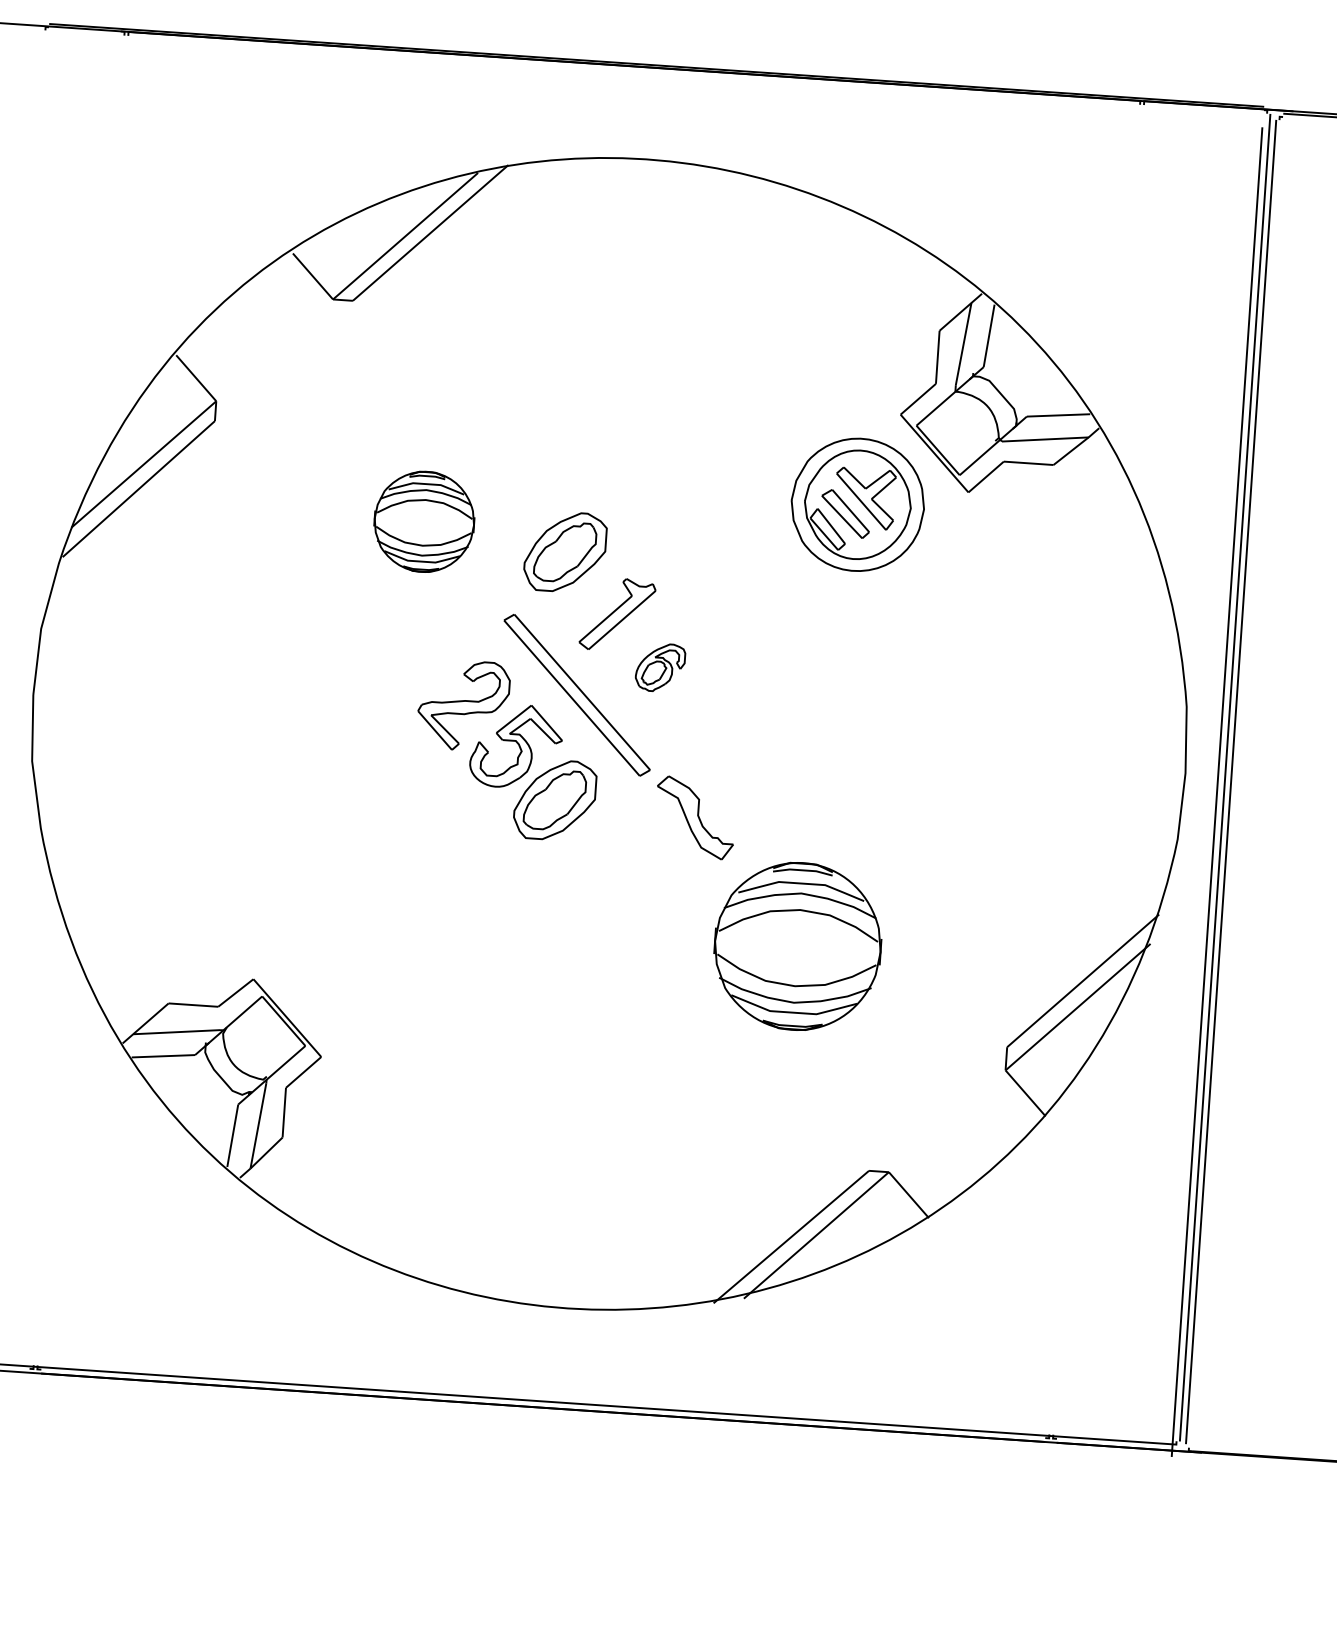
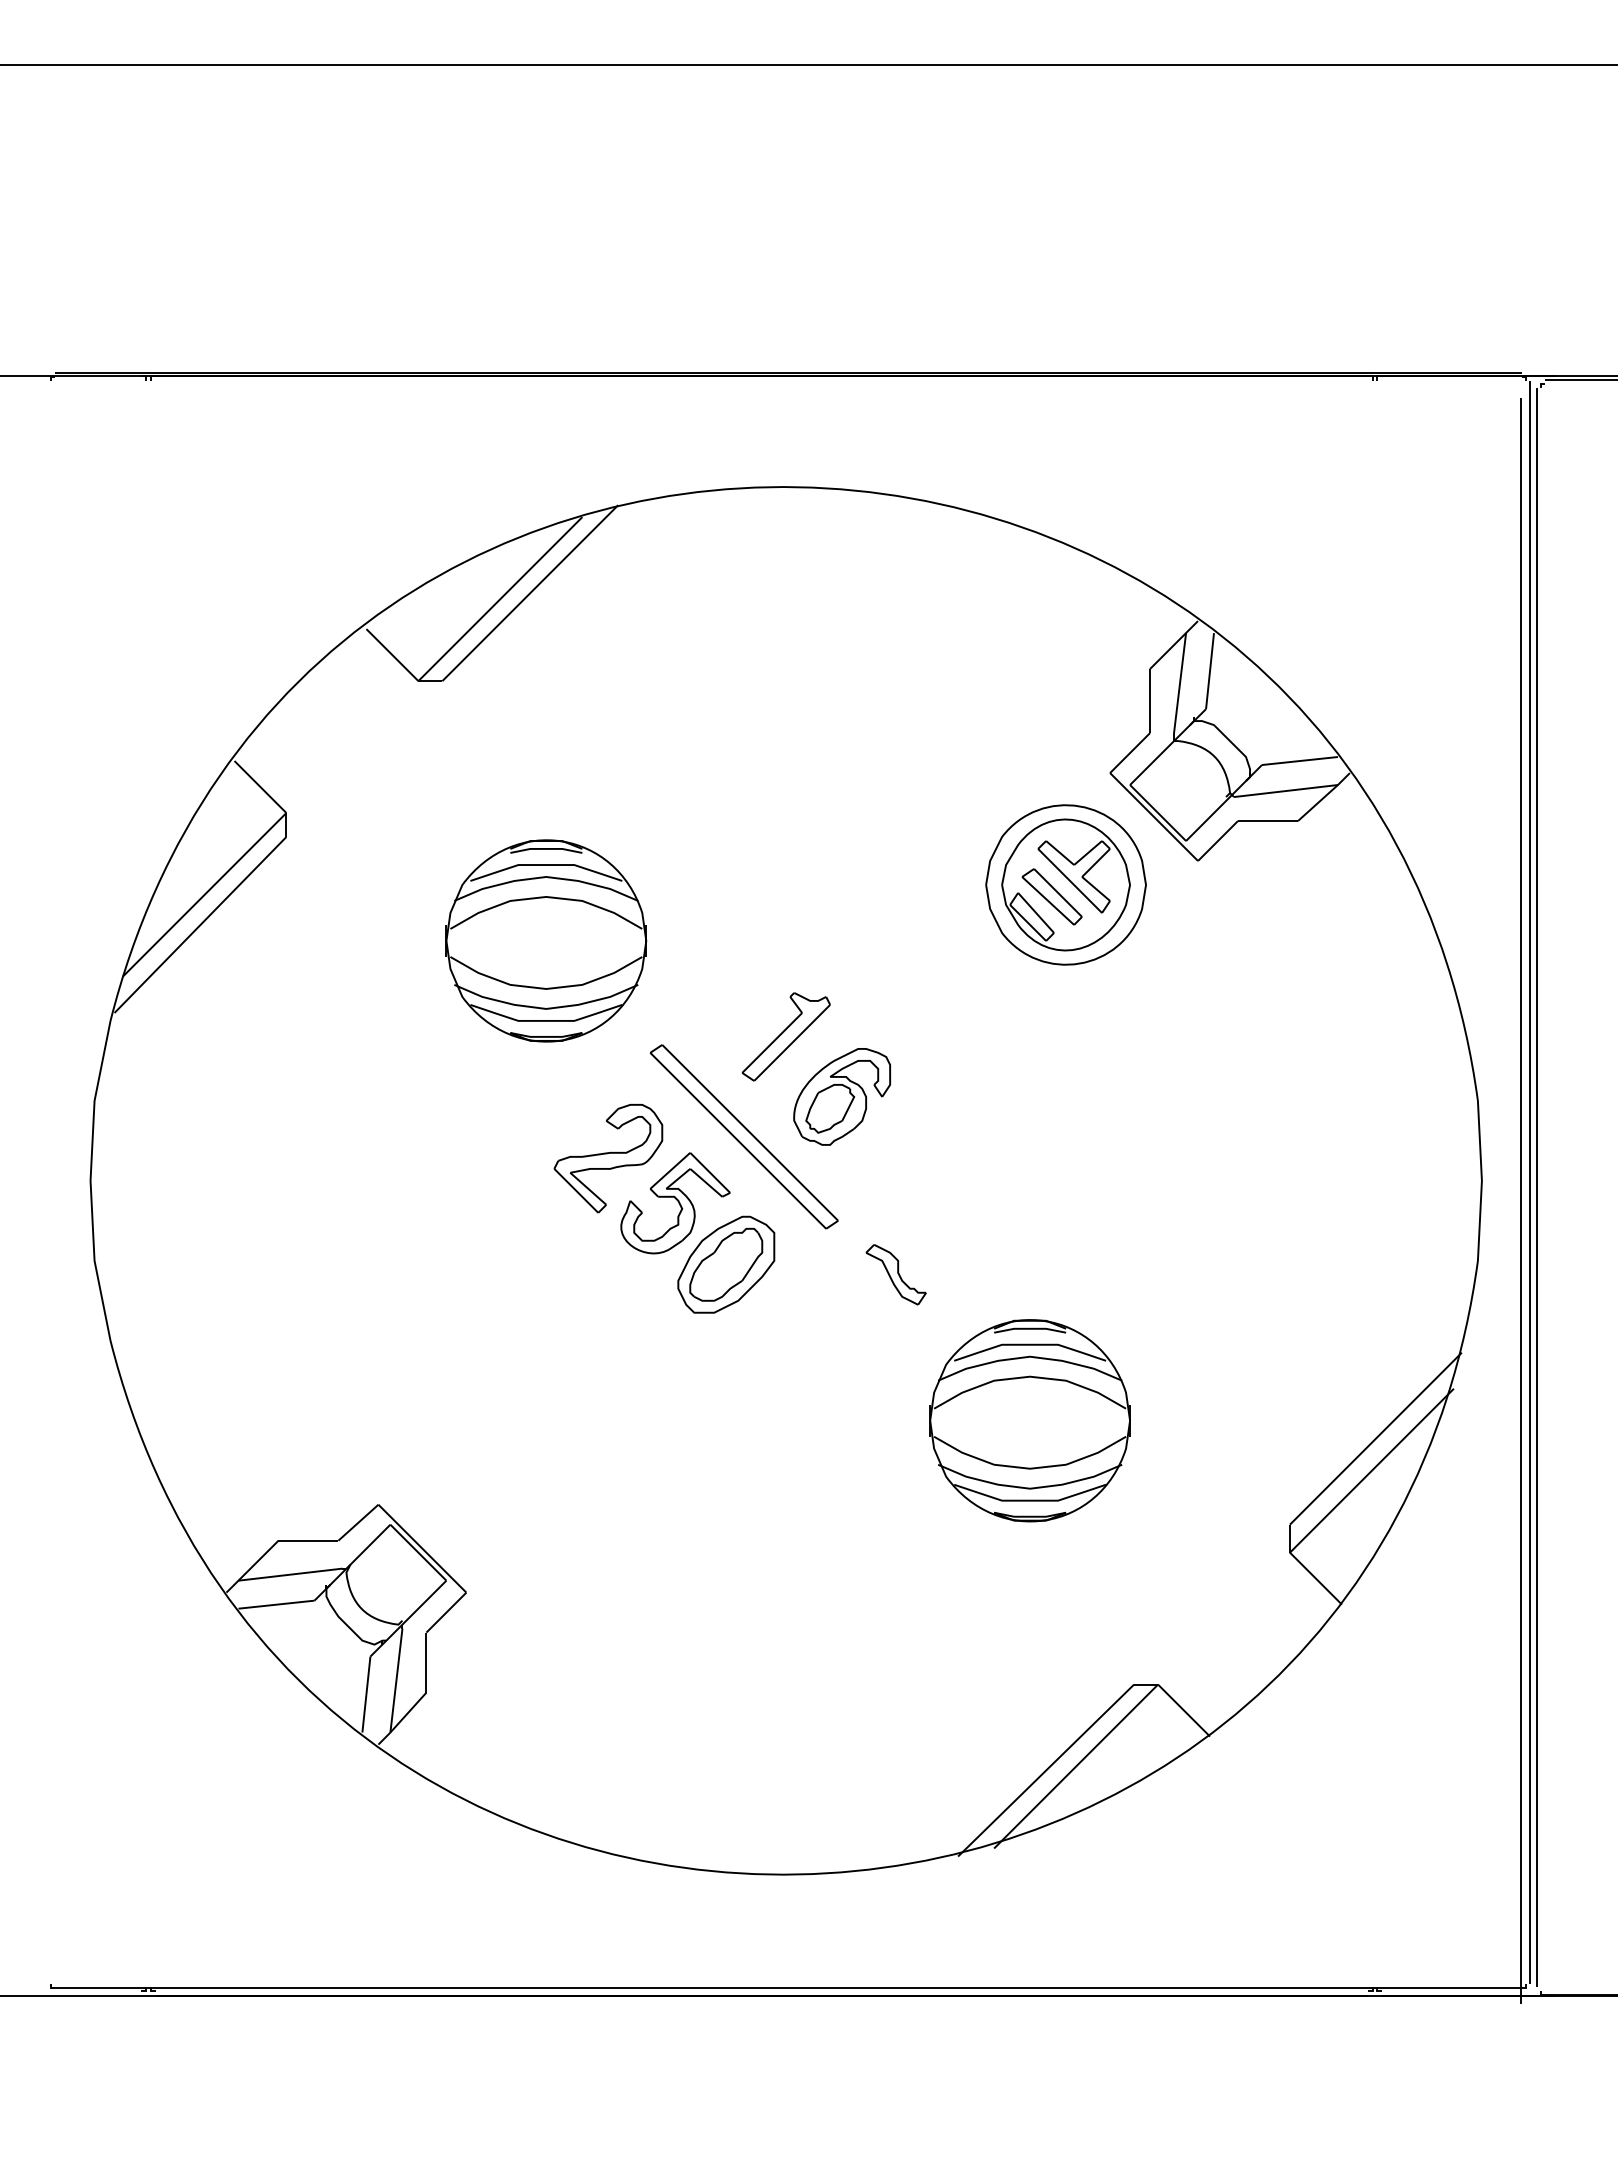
part: (424, 521) -> (546, 940), size x1.67
part: (565, 551) -> (718, 965), removed
part: (659, 667) -> (841, 1096), size x1.67
part: (694, 817) -> (895, 1274), size x0.62

